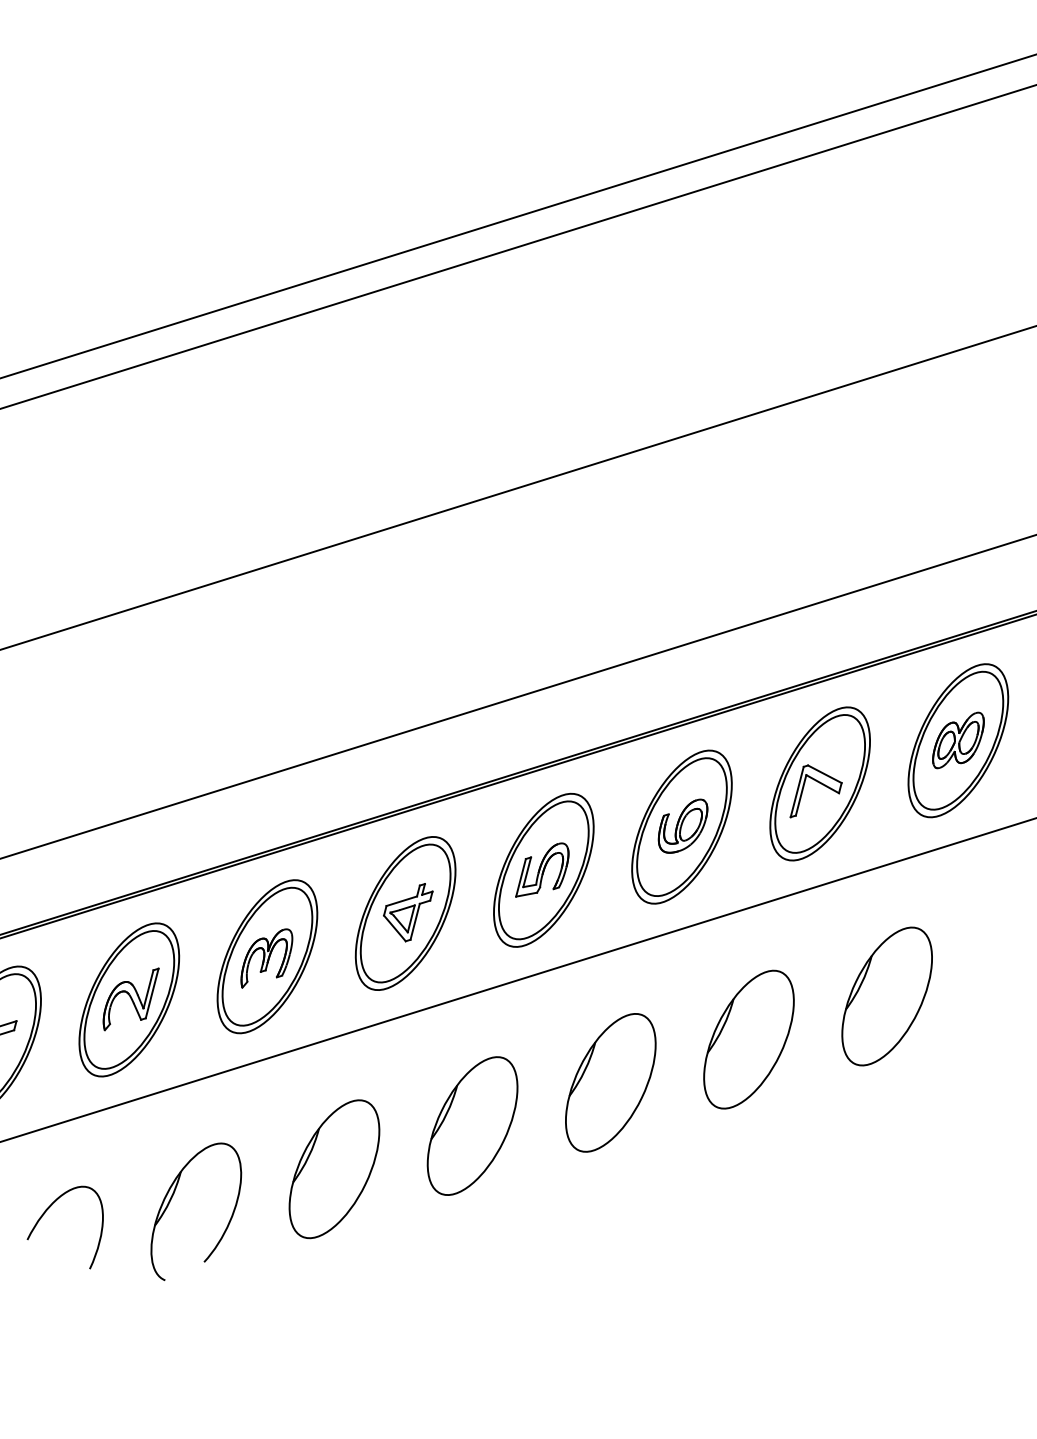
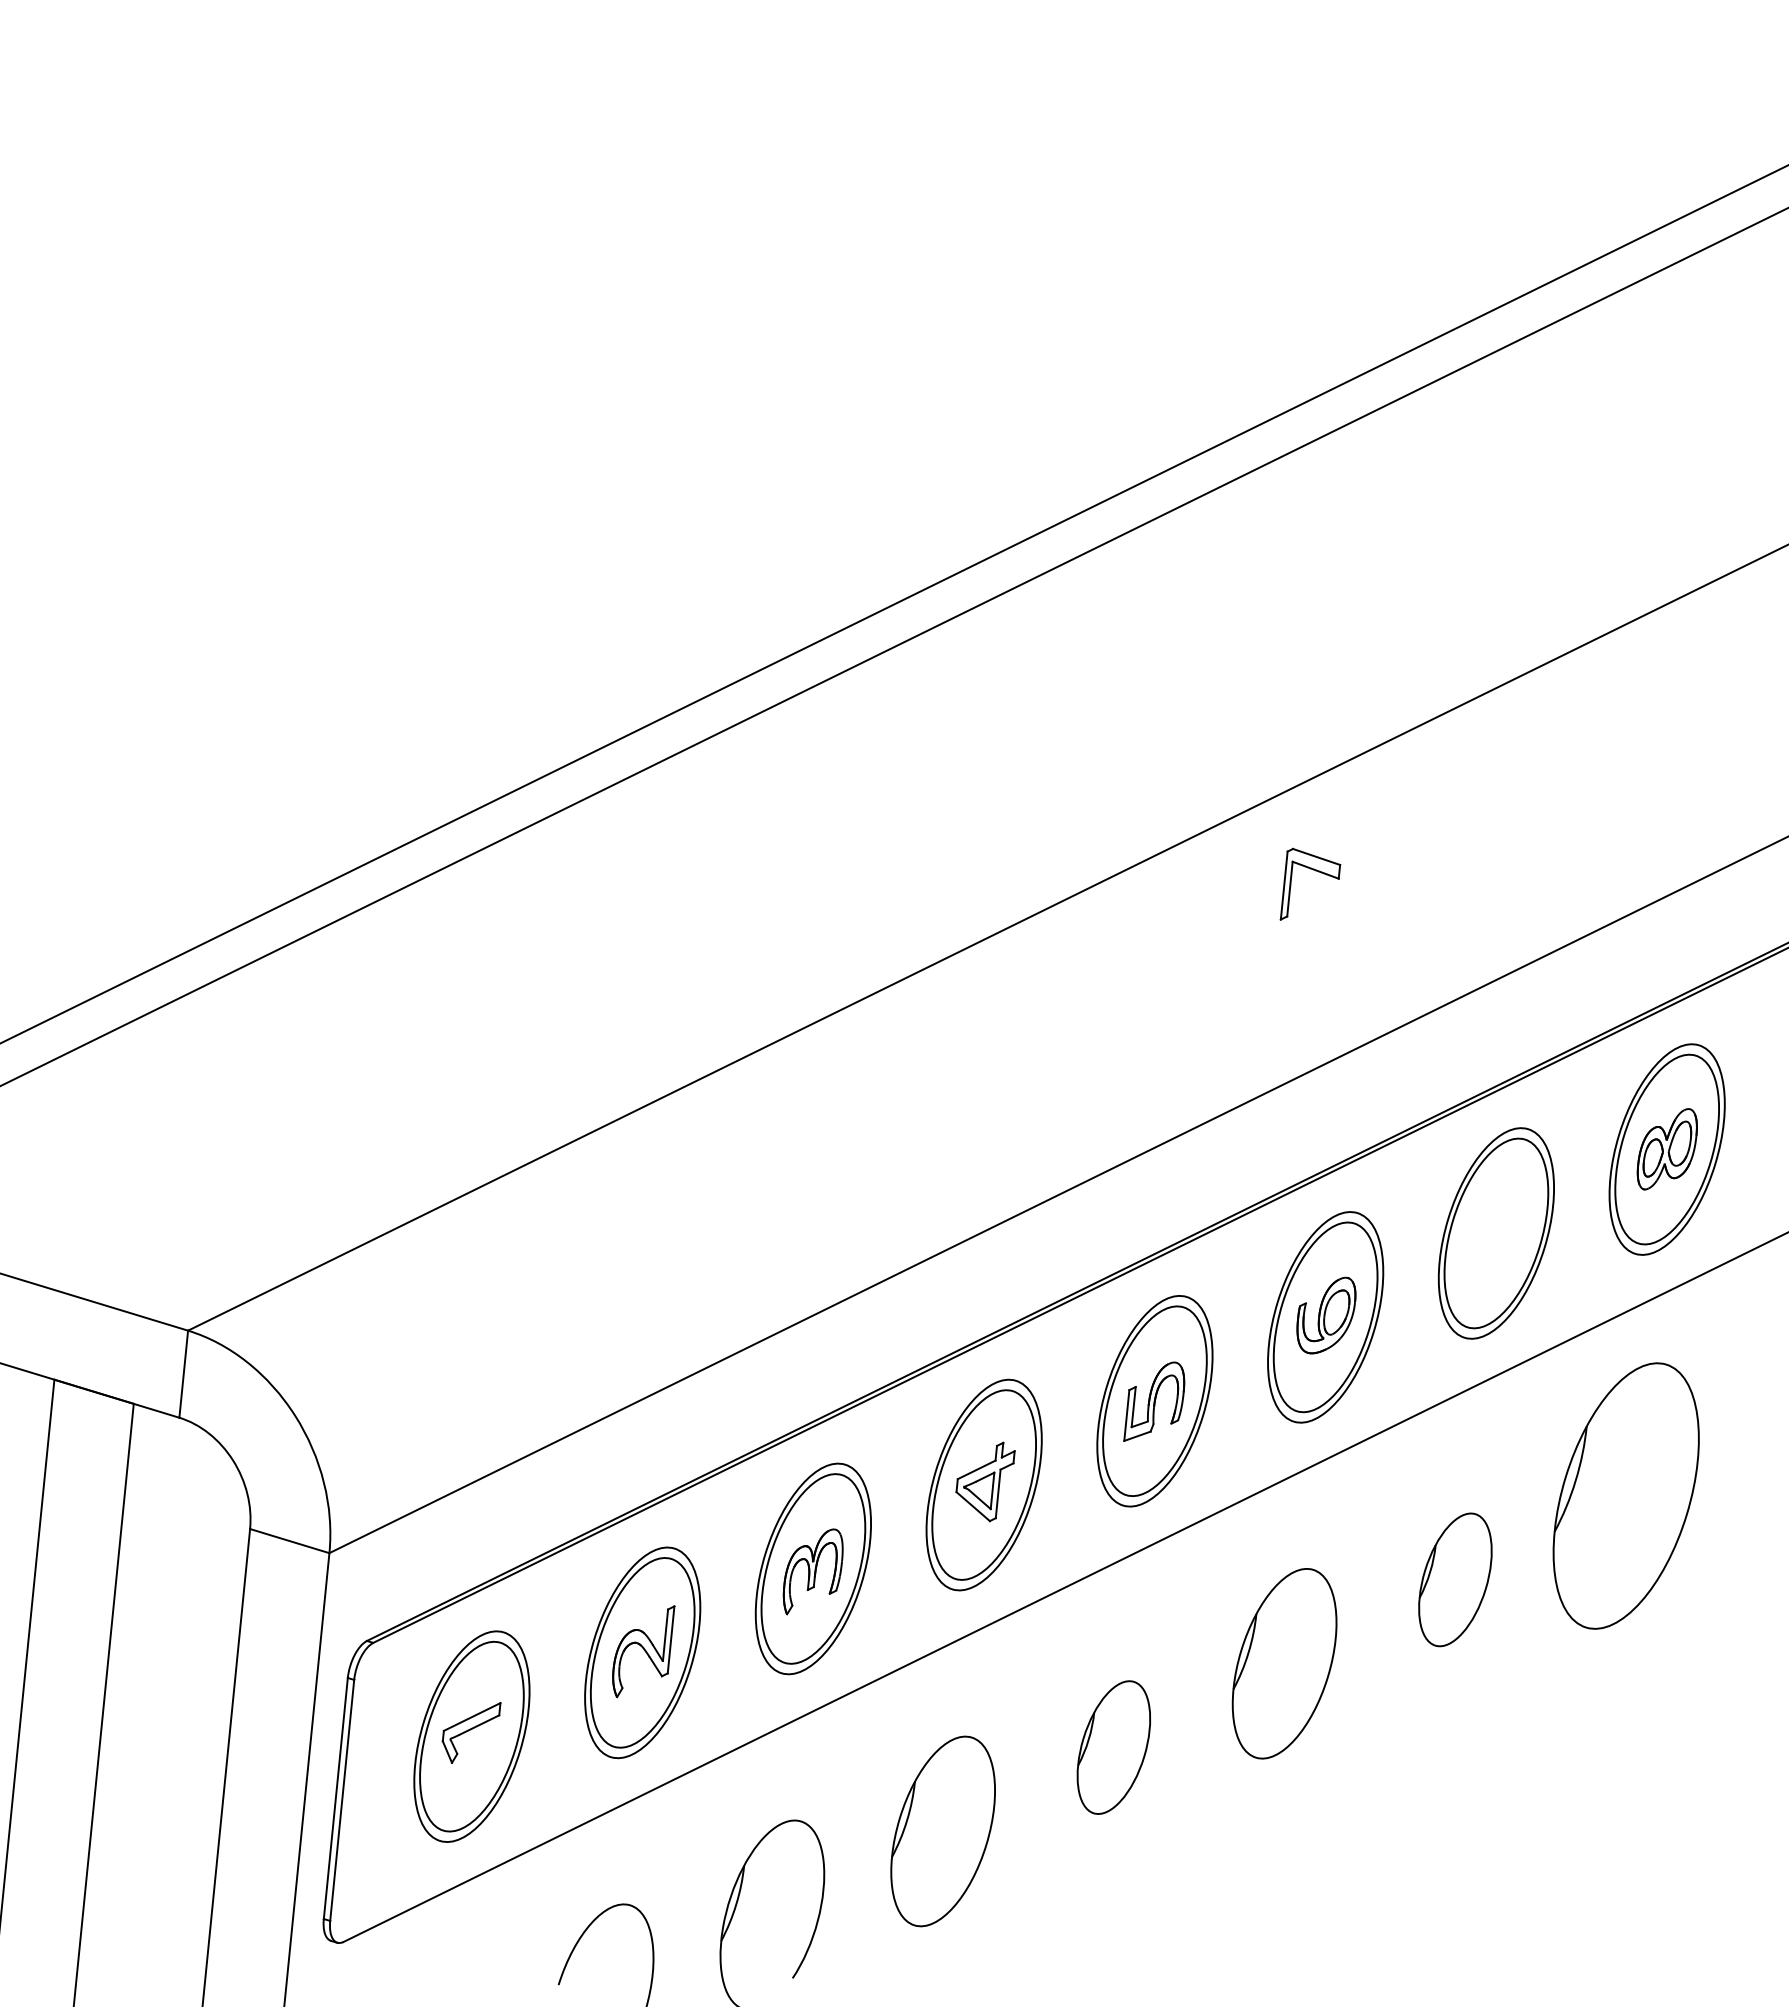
part: (822, 785) -> (1315, 871), moved
part: (886, 996) -> (1625, 1495), size x1.4
part: (749, 1039) -> (1455, 1579), size x0.7
part: (472, 1125) -> (1113, 1747), size x0.7

